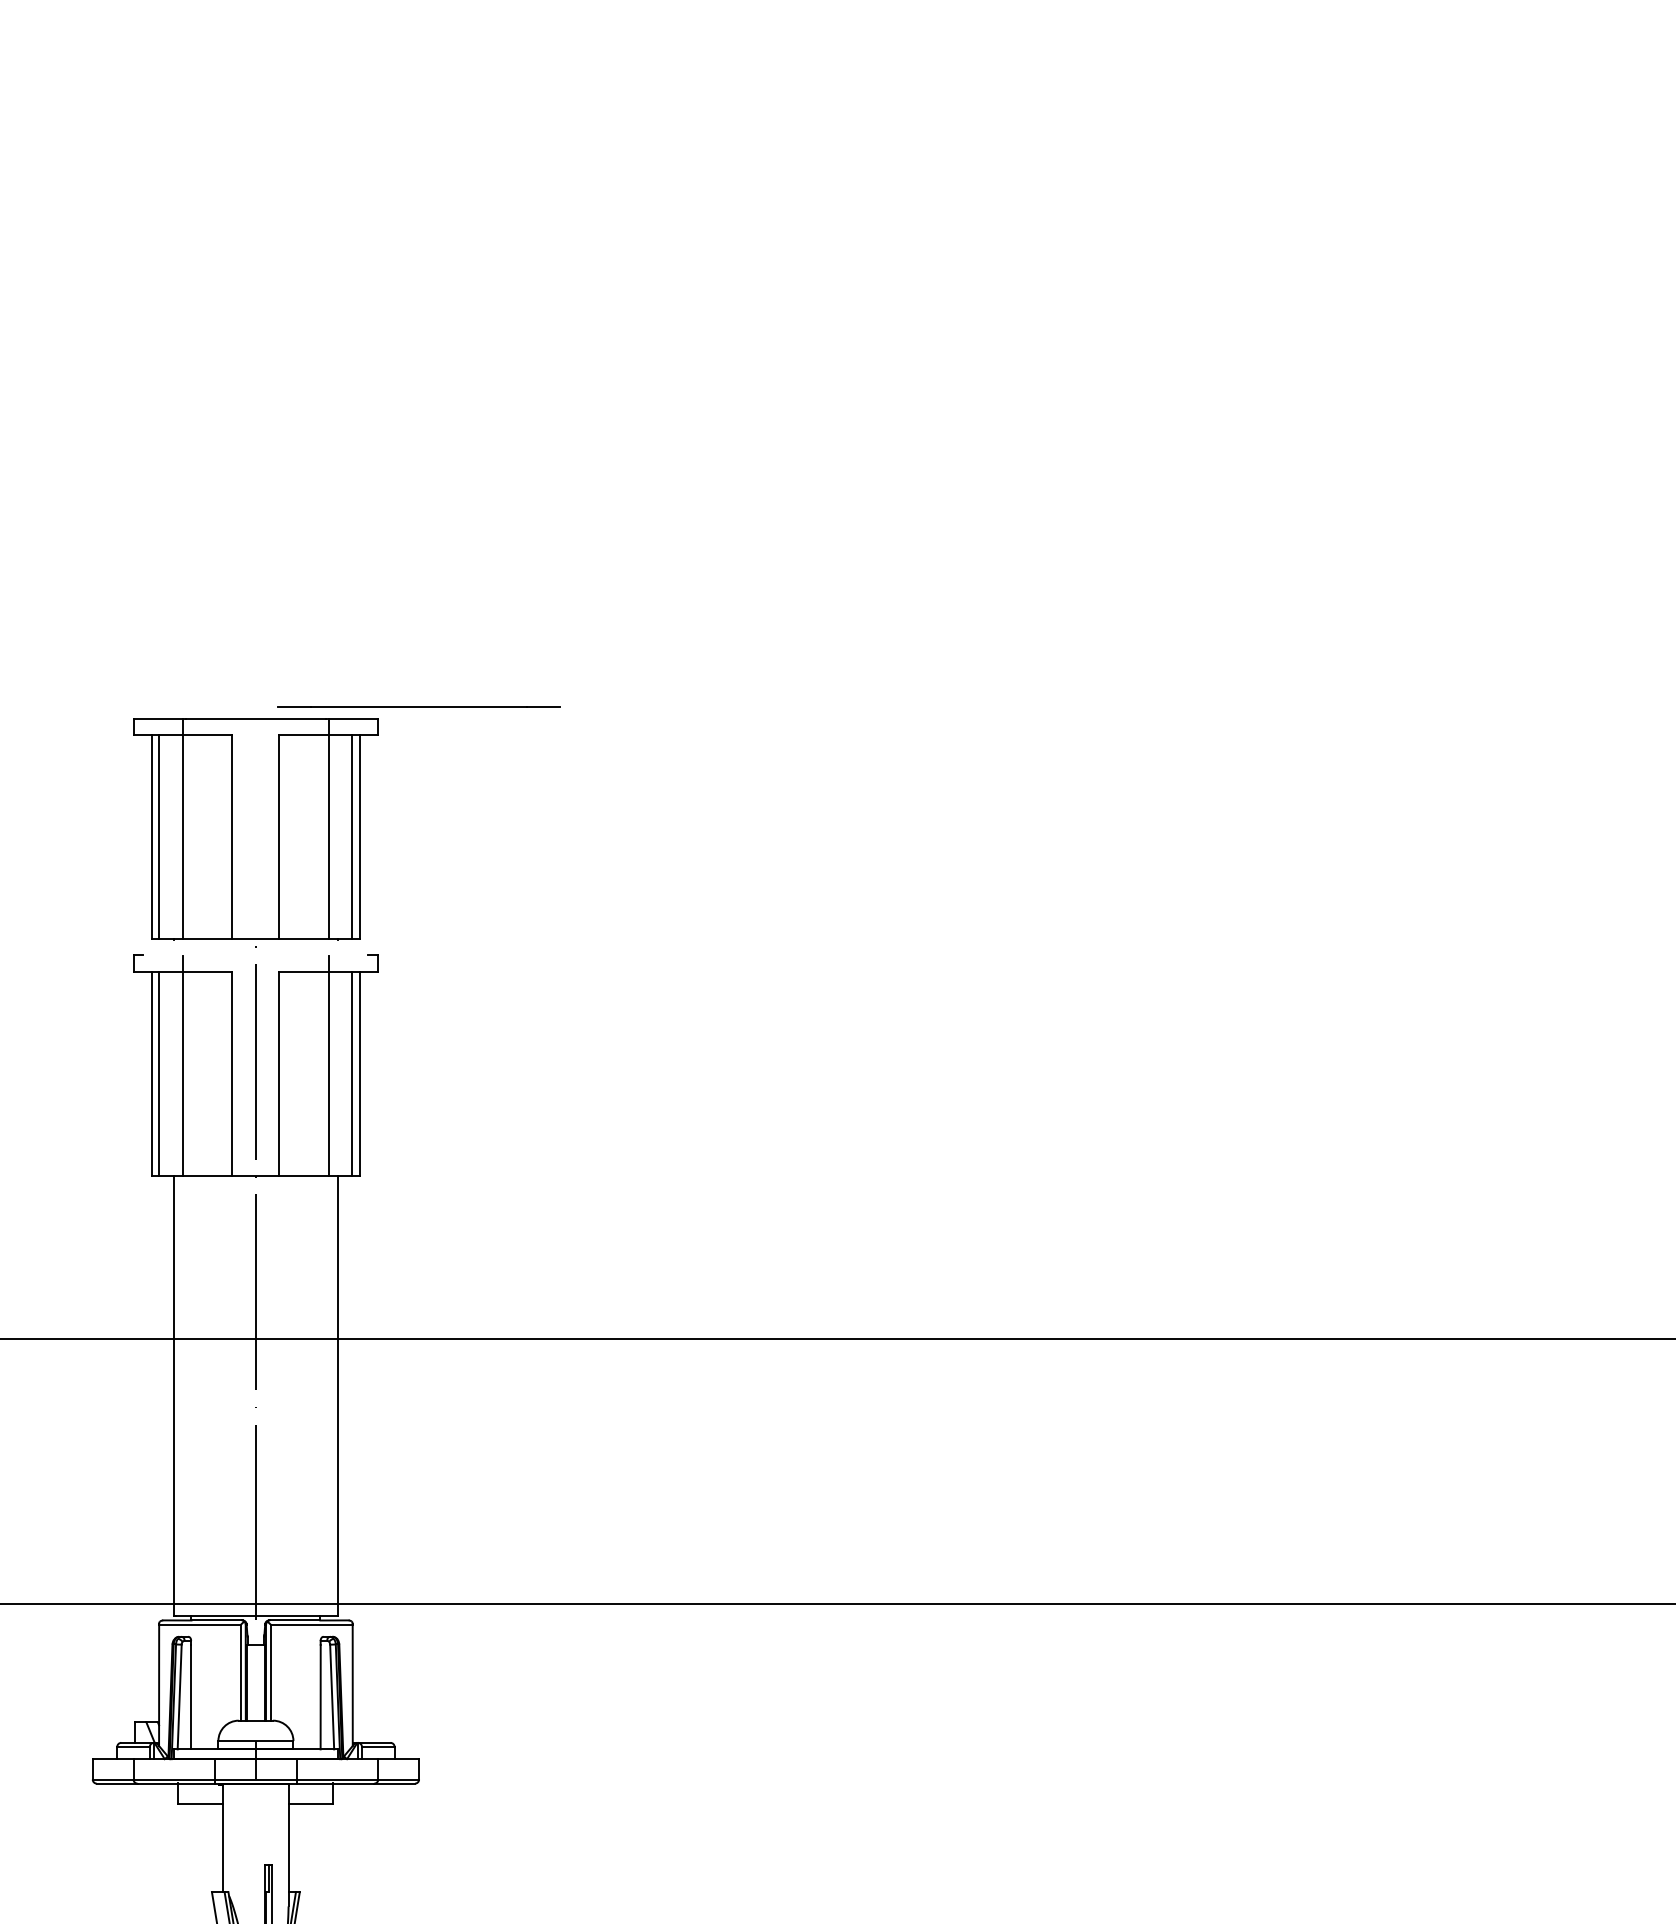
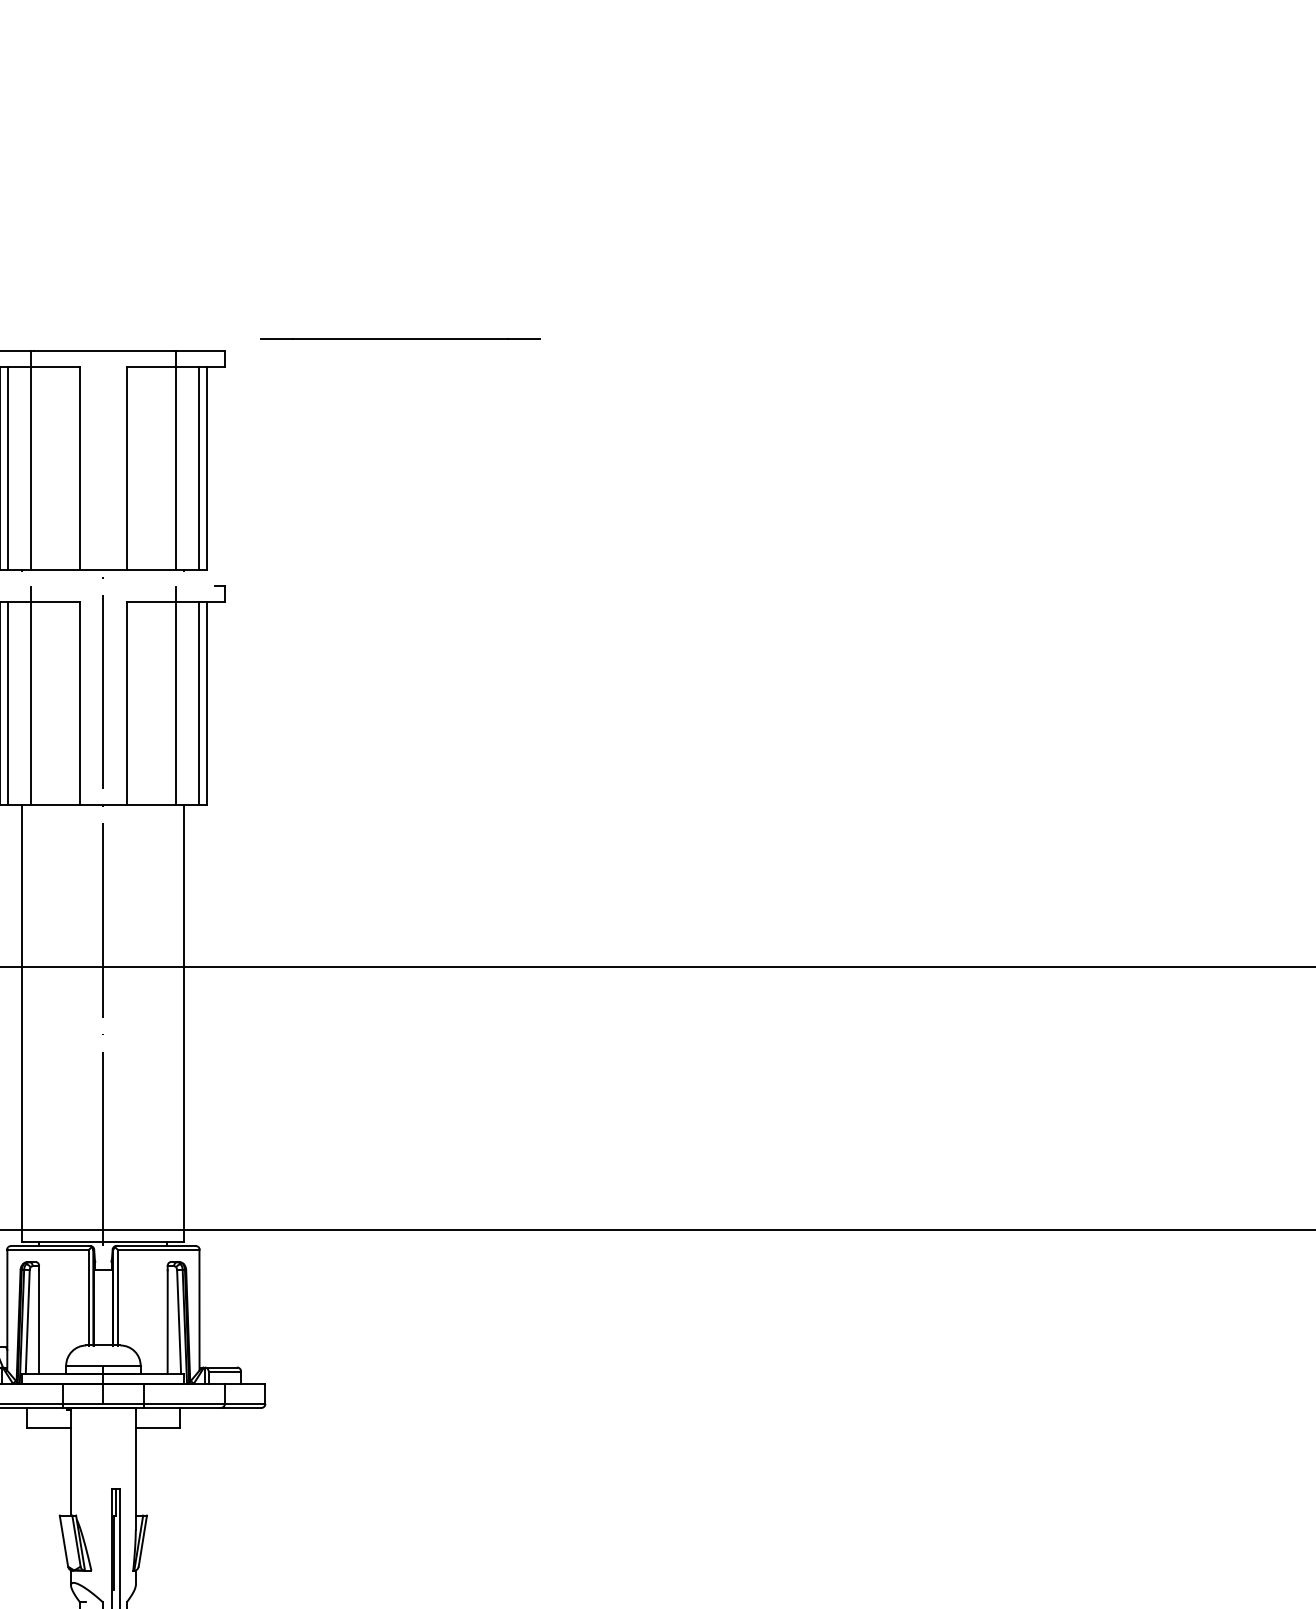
line: (418, 706) -> (399, 338), moved

